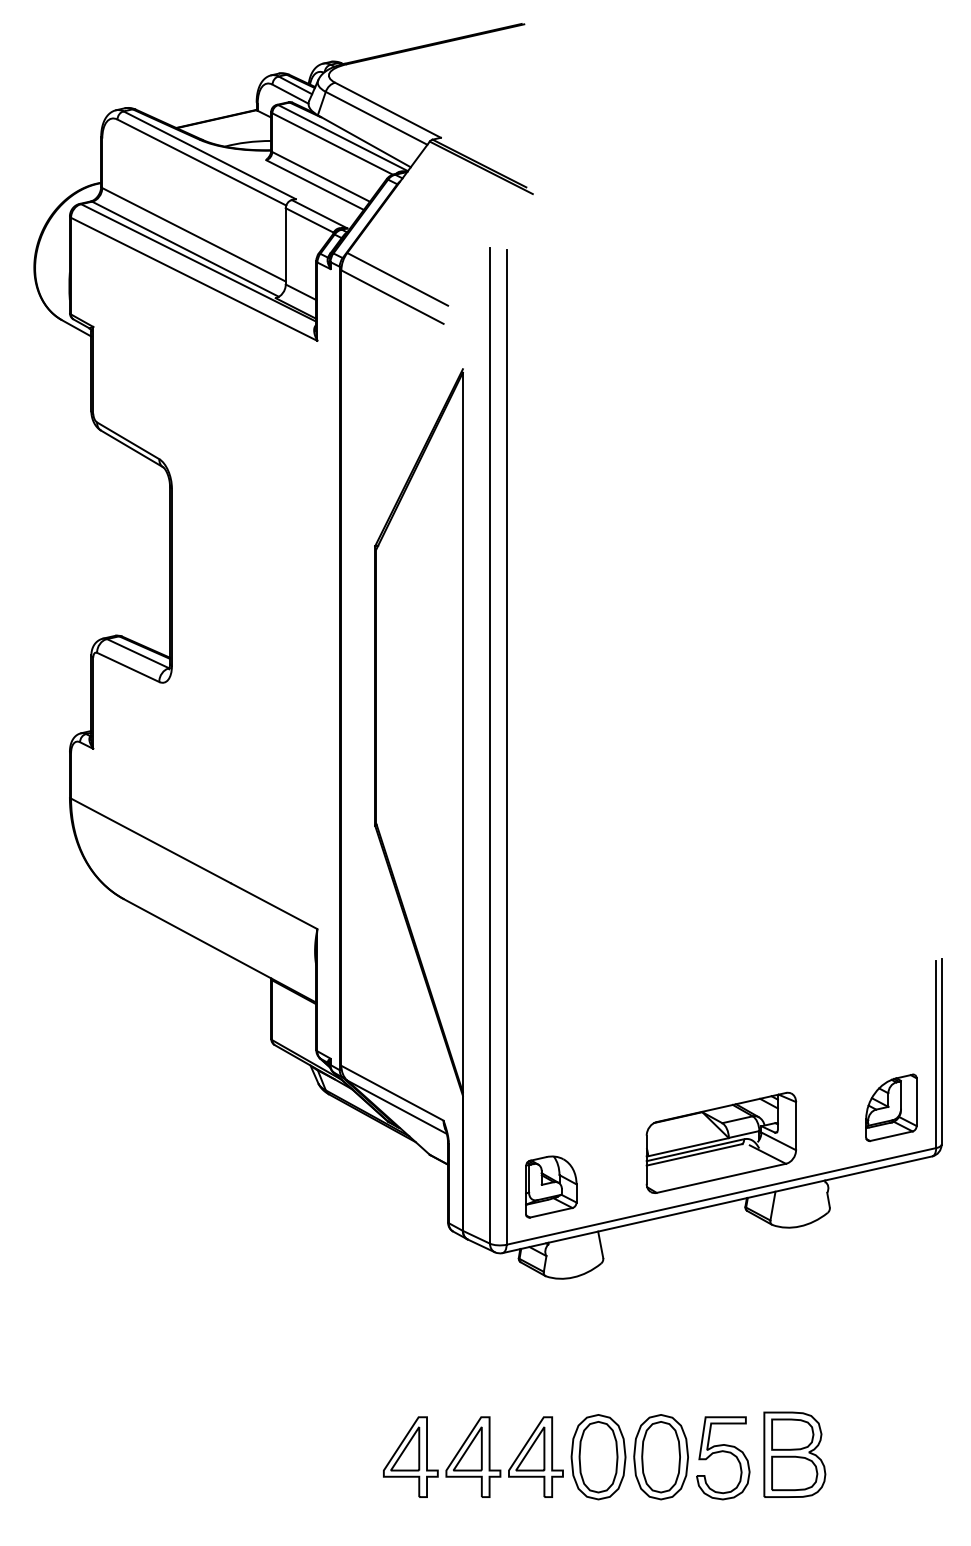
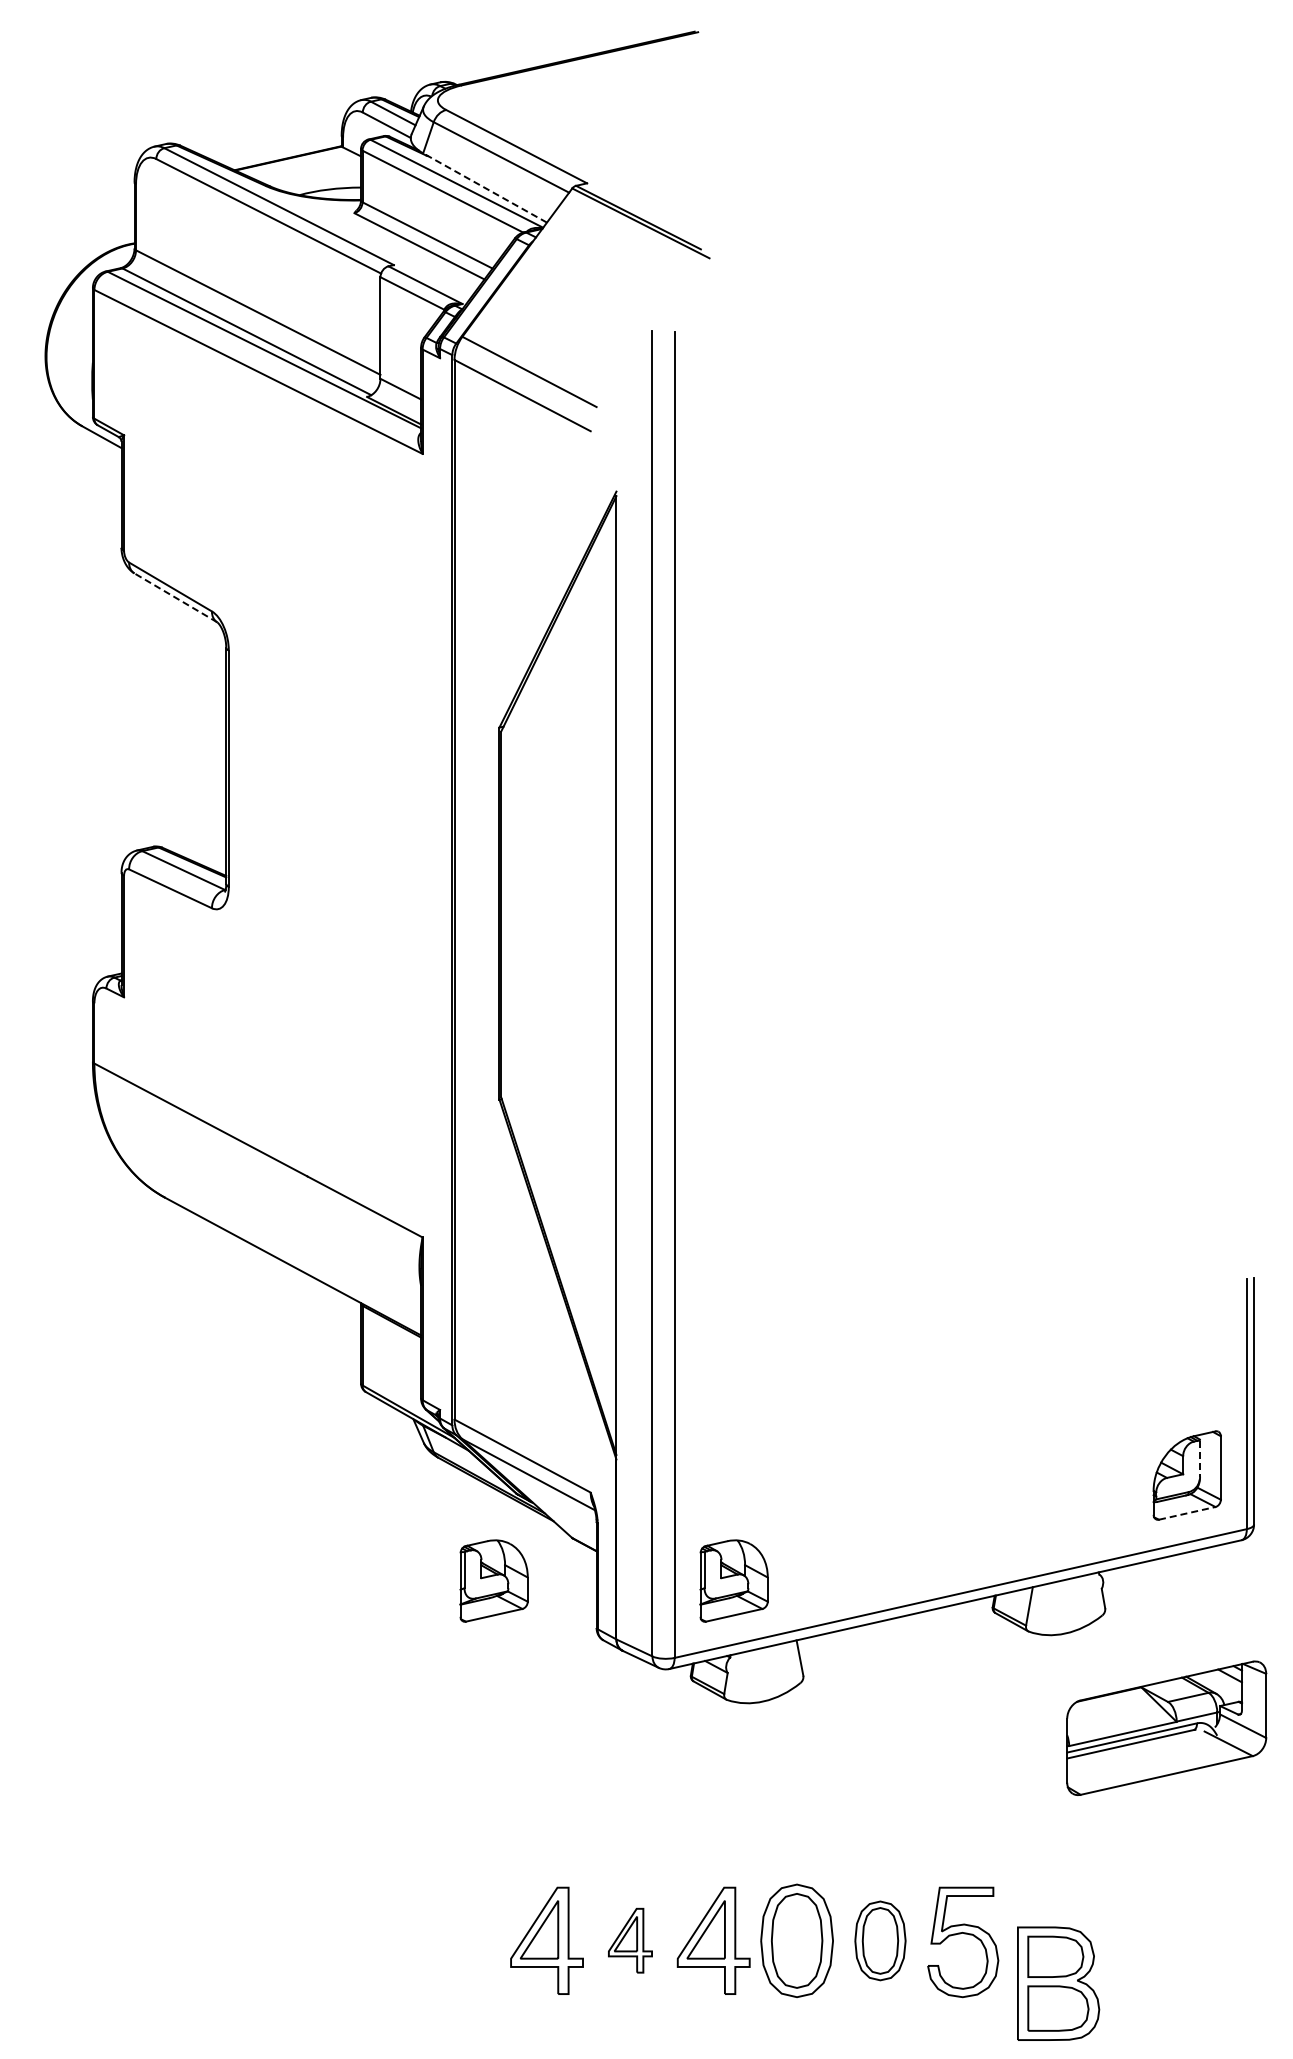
line: (364, 140) -> (485, 187), solid -> dashed
line: (131, 448) -> (175, 597), solid -> dashed
line: (901, 1095) -> (1200, 1459), solid -> dashed
line: (891, 1136) -> (1187, 1513), solid -> dashed
part: (721, 1142) -> (1166, 1727), moved
part: (370, 1186) -> (493, 1580), added
part: (794, 1454) -> (1058, 1983), moved
part: (473, 1456) -> (630, 1940), size x0.6
part: (661, 1456) -> (880, 1940), size x0.7

